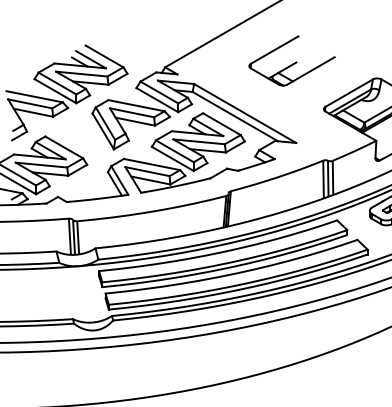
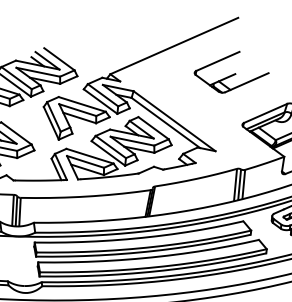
part: (291, 60) -> (231, 71), moved

